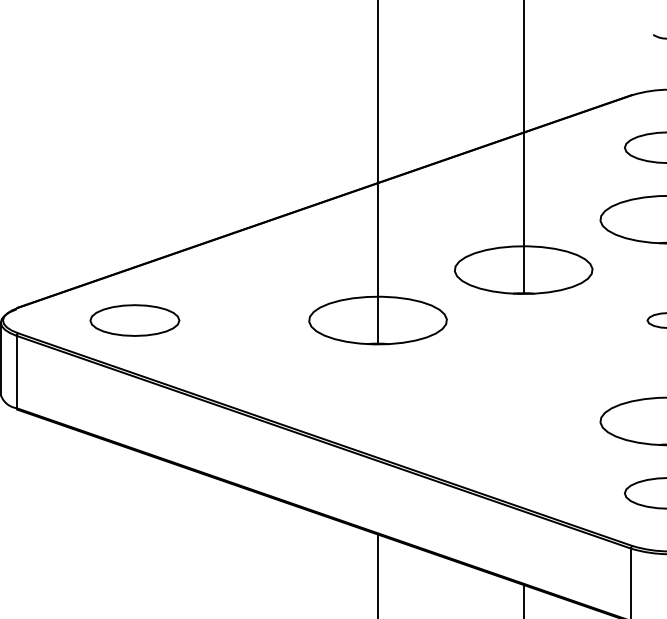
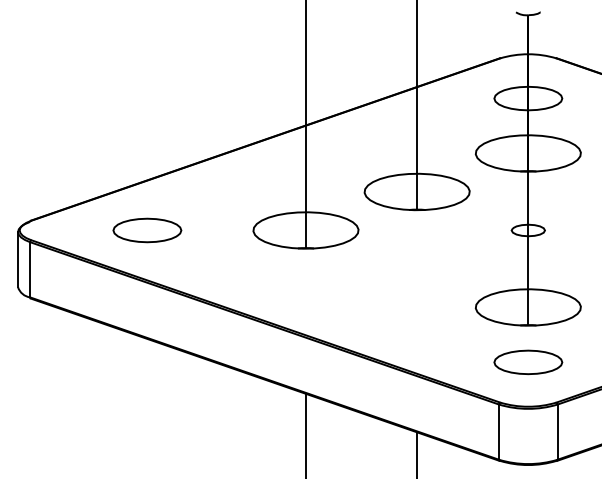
part: (135, 320) -> (147, 230), moved

